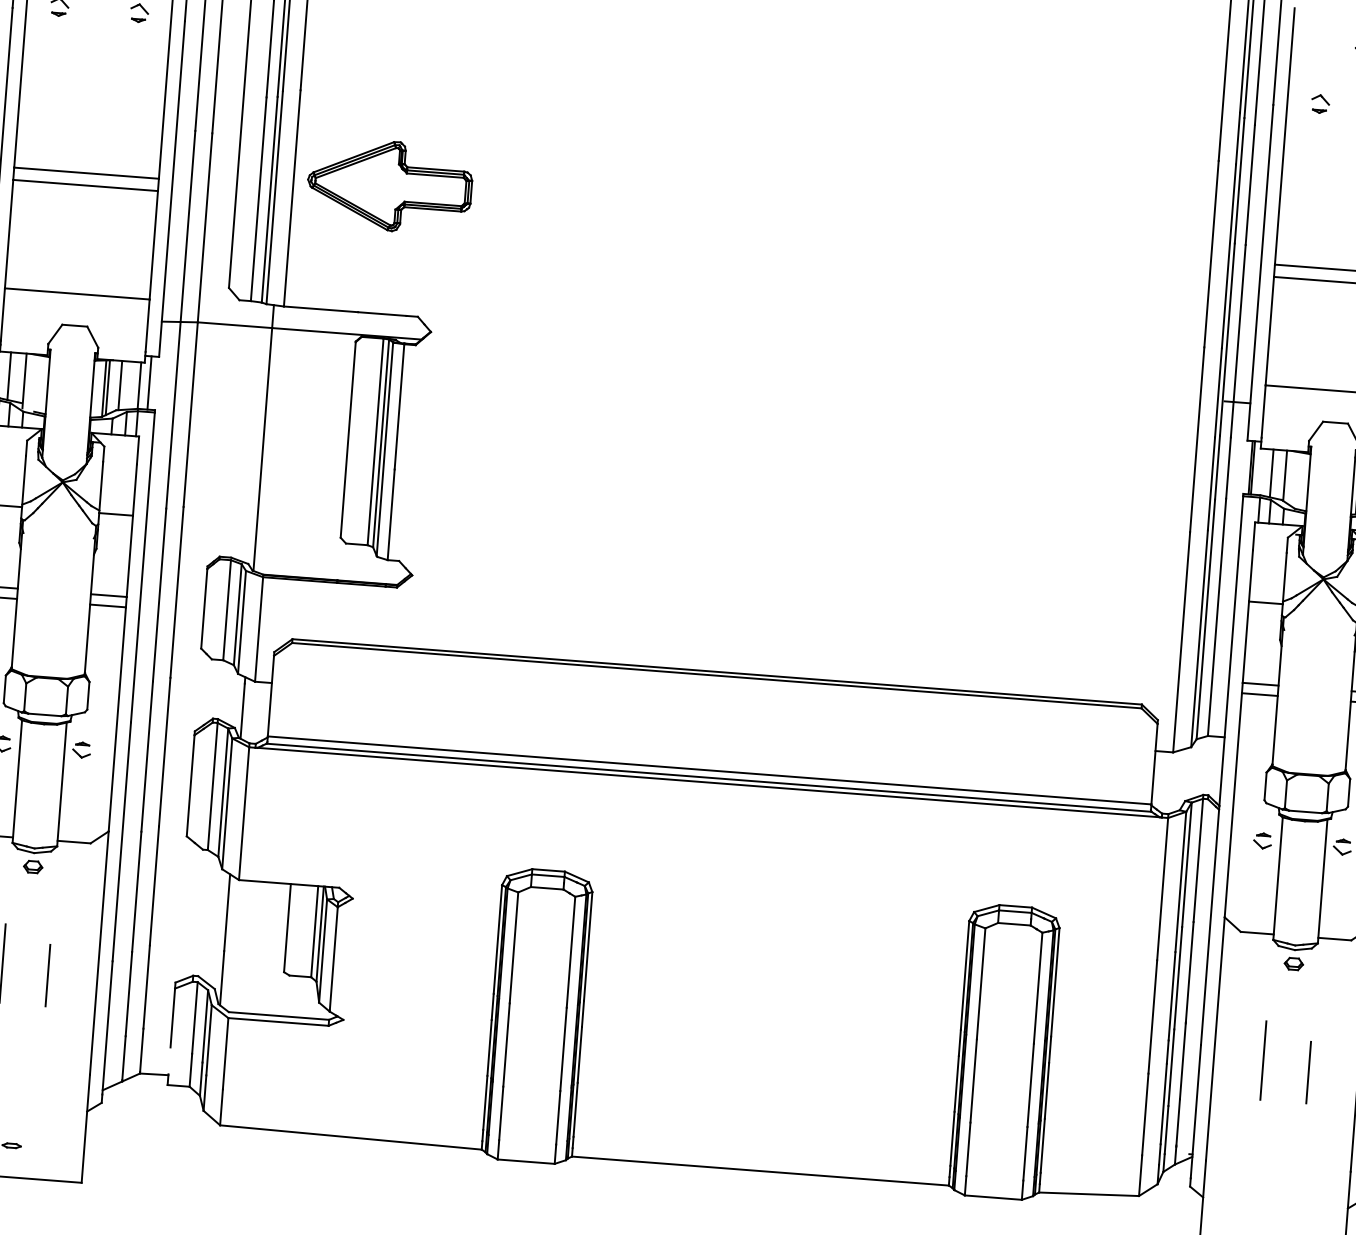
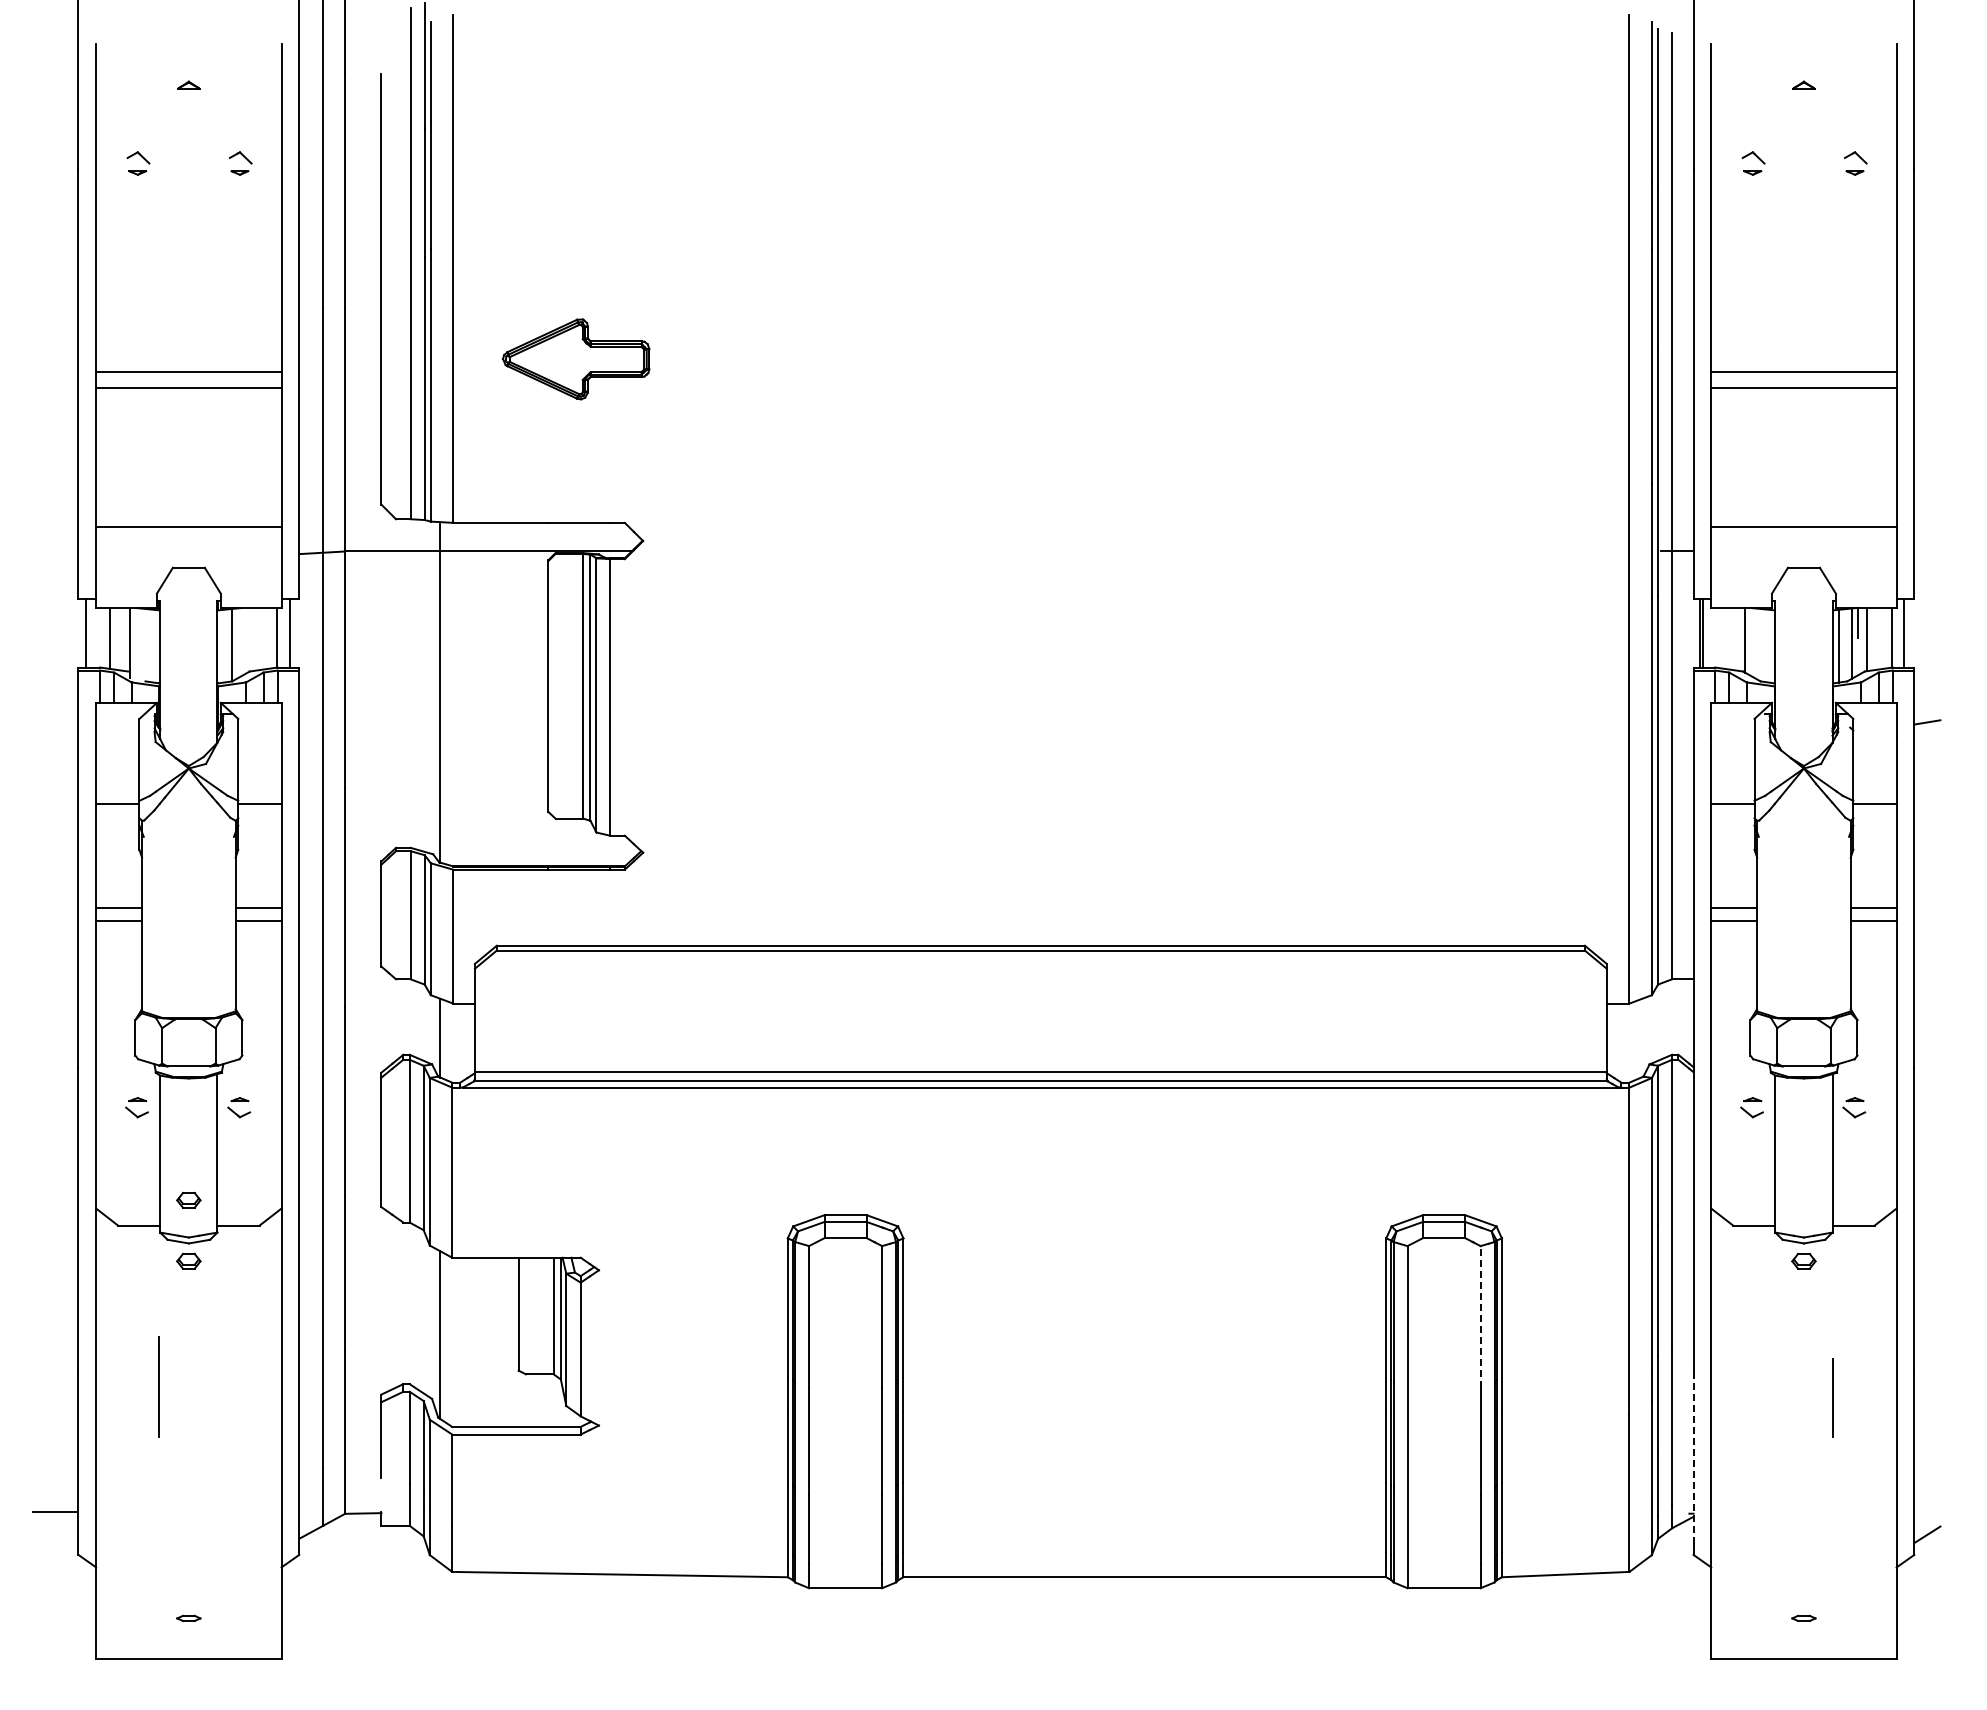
part: (389, 186) -> (575, 359), size x0.7
line: (120, 385) -> (252, 639), removed
line: (108, 387) -> (237, 643), removed
line: (1271, 473) -> (1727, 638), removed
part: (36, 818) -> (188, 1199), added
line: (48, 975) -> (218, 1397), removed
line: (1038, 987) -> (1480, 1316), solid -> dashed
line: (1263, 1060) -> (1774, 1386), removed
line: (1195, 1111) -> (1693, 1458), solid -> dashed

